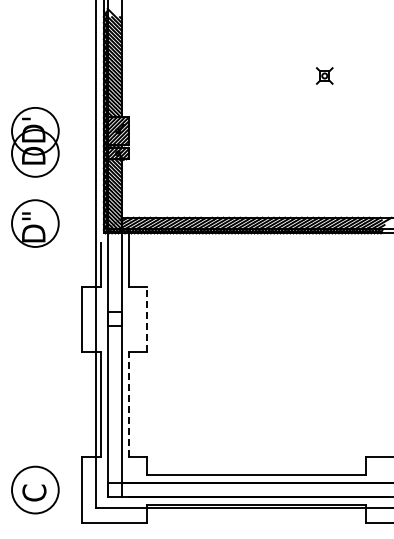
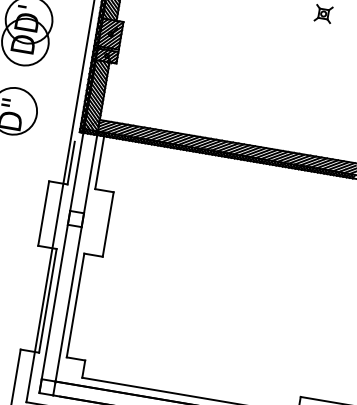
line: (147, 319) -> (108, 224), dashed -> solid
line: (128, 404) -> (75, 305), dashed -> solid

